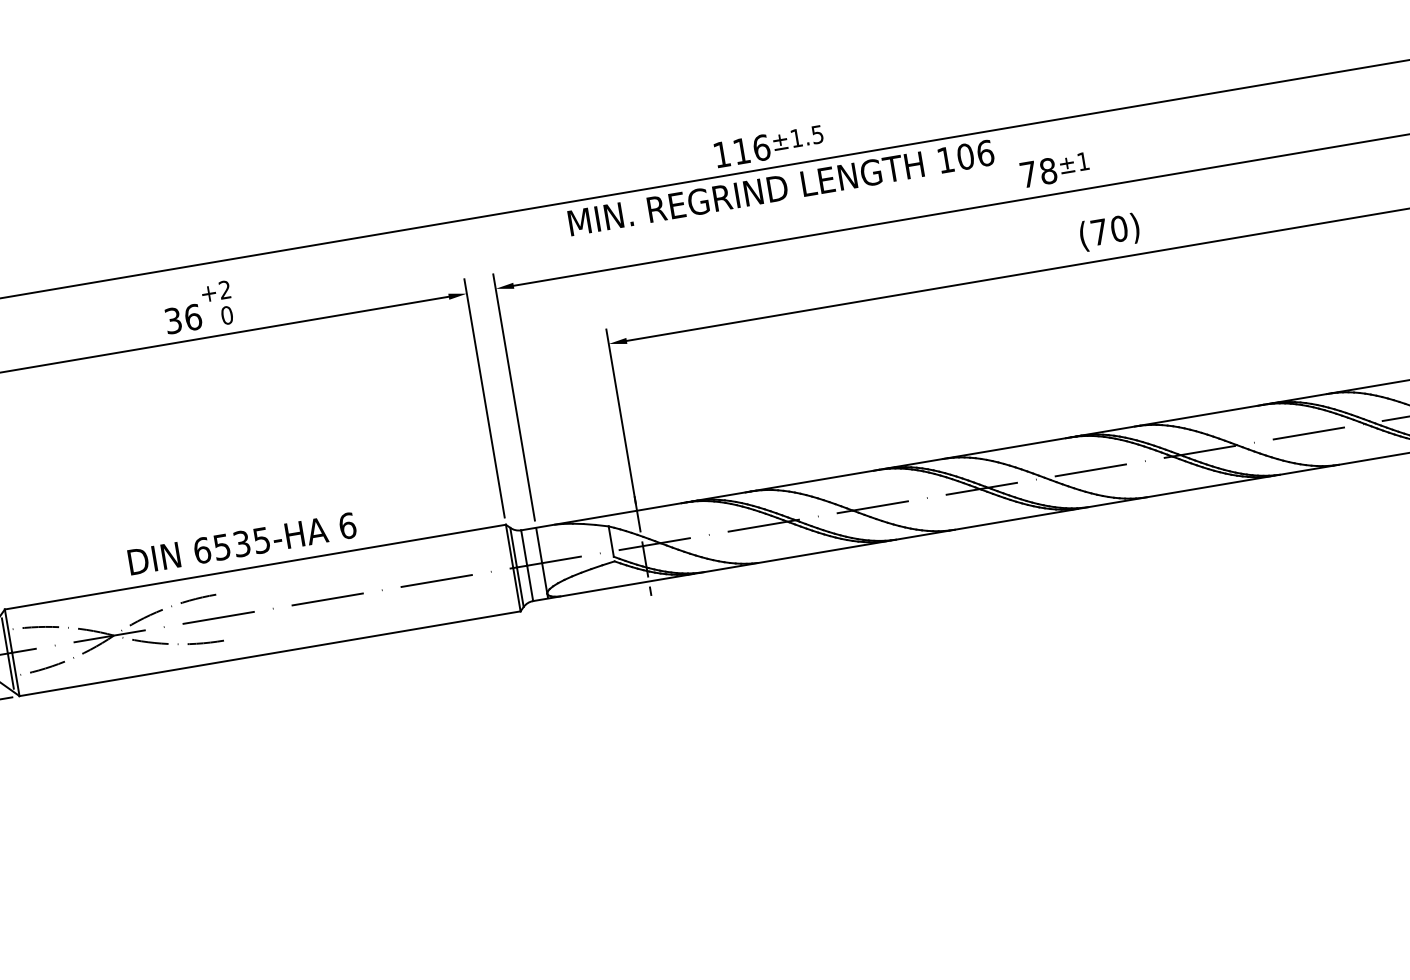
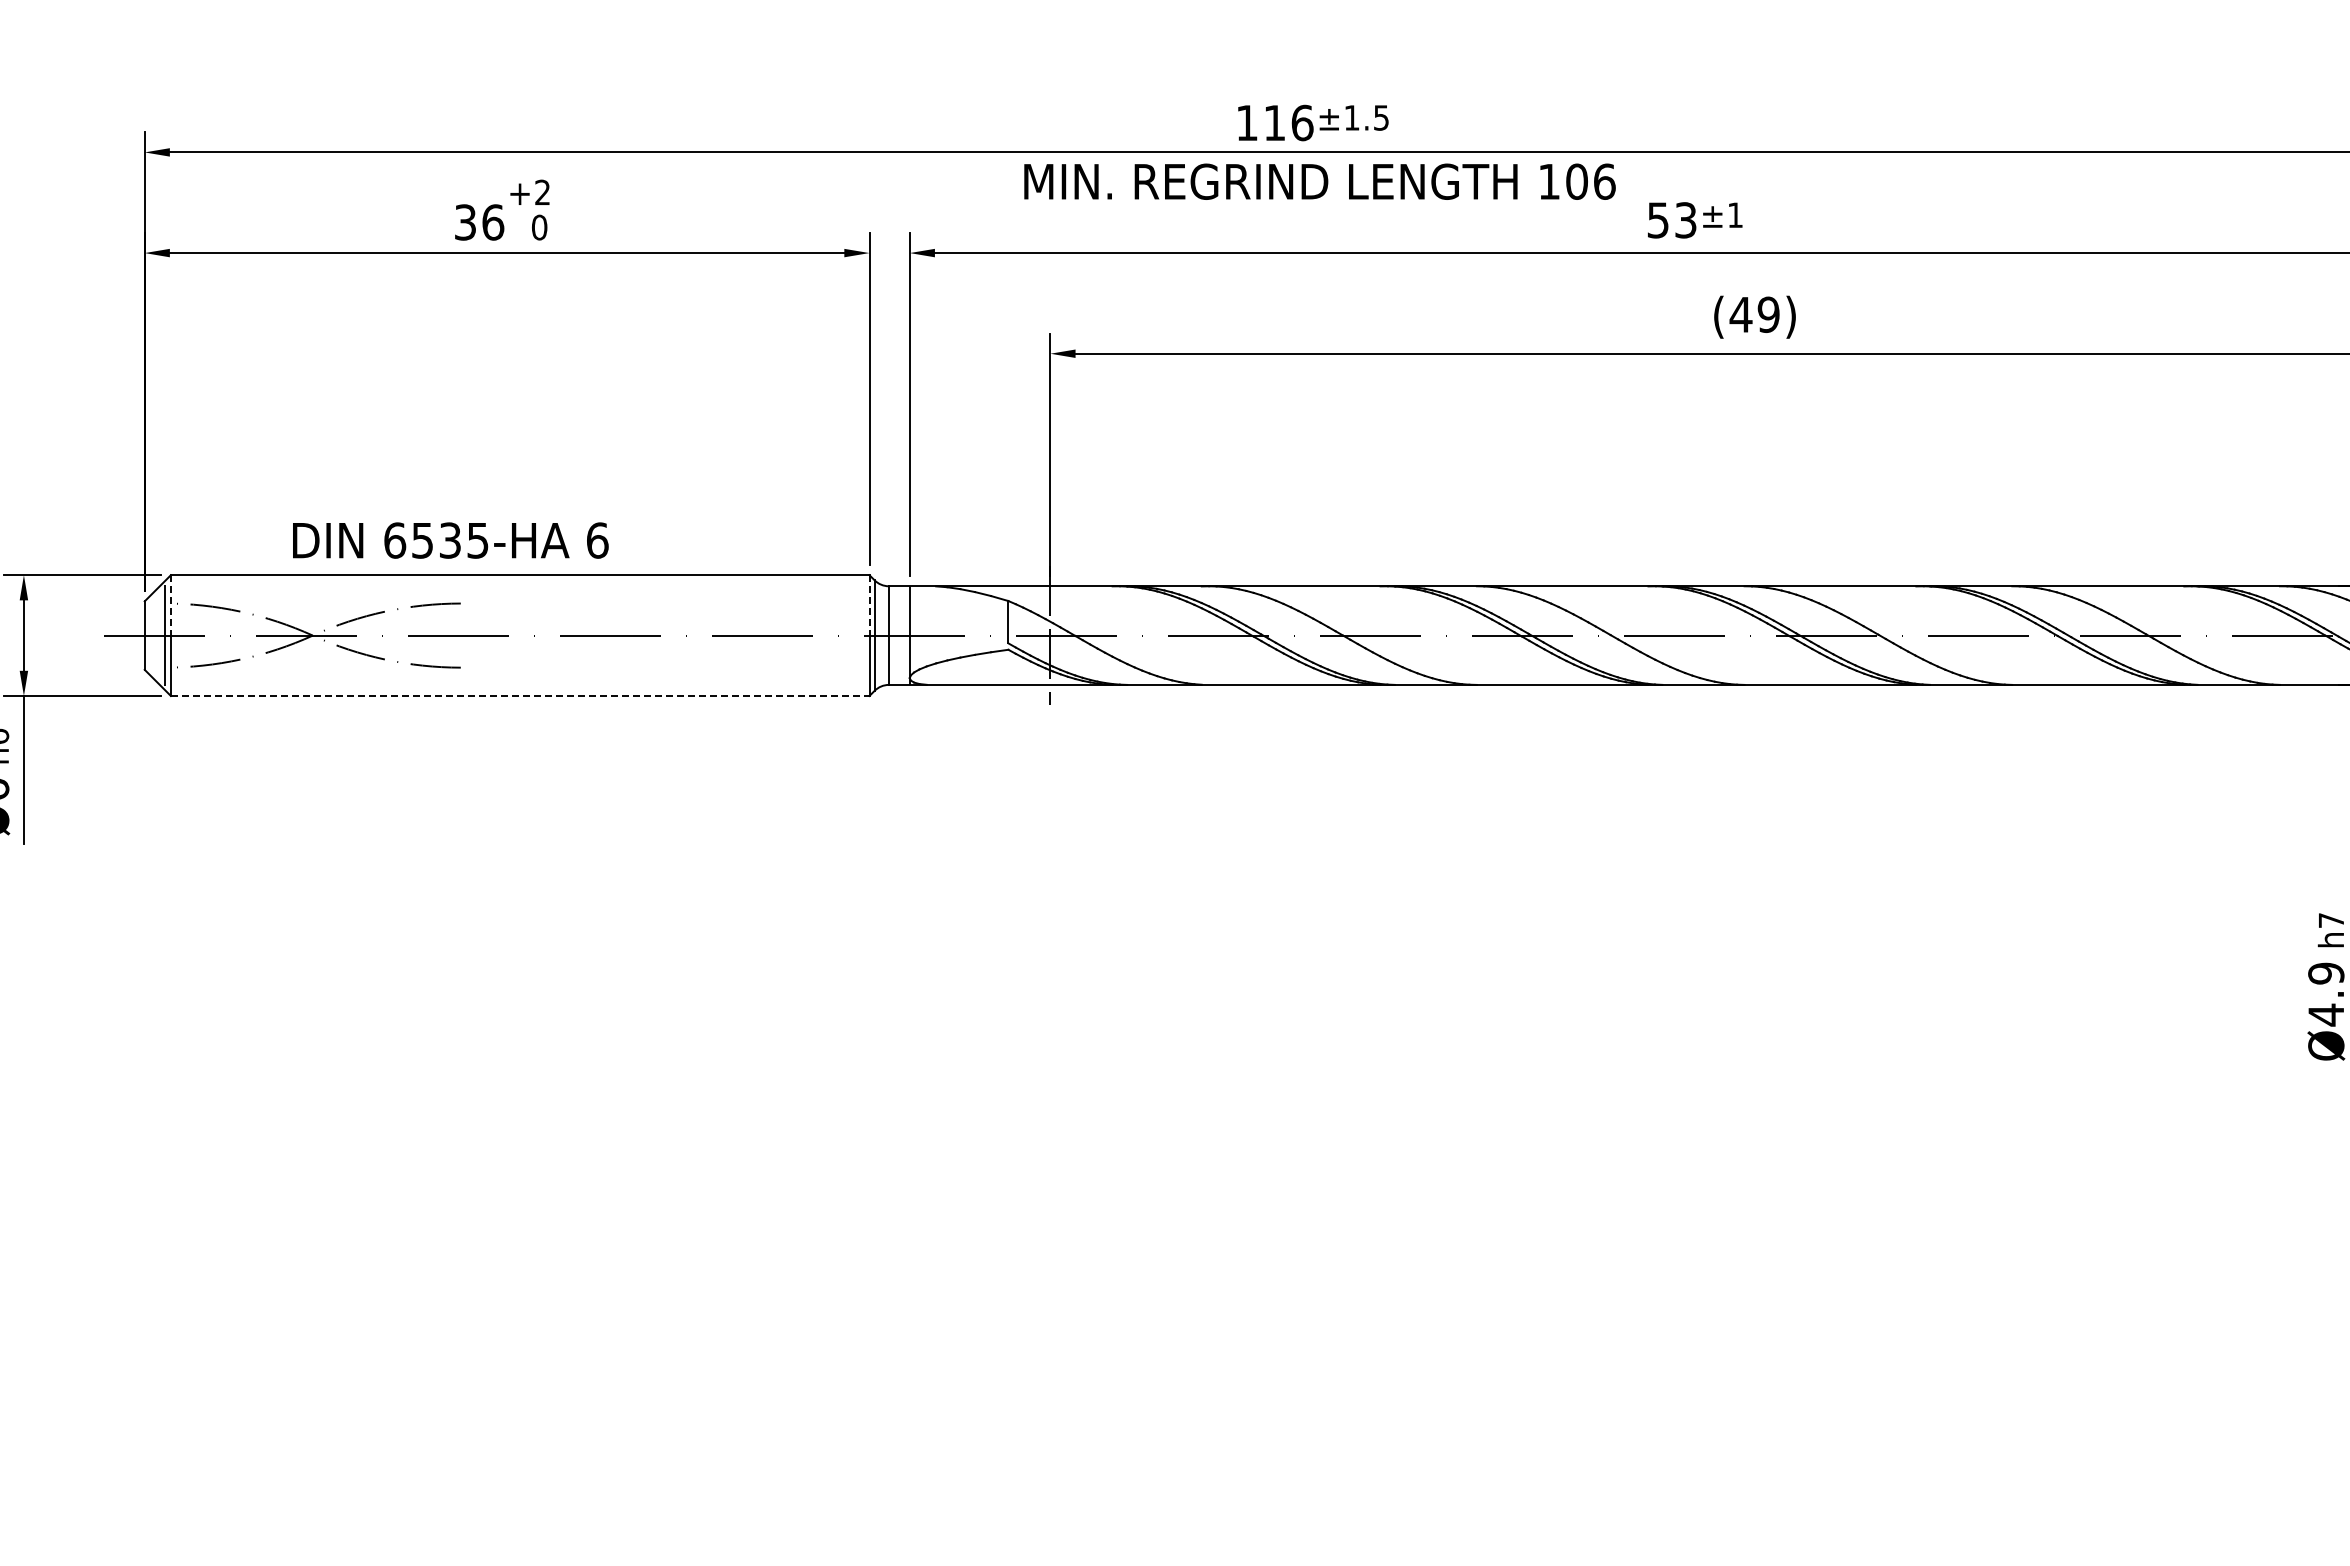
text: (1038, 173) -> (1671, 220), 78 -> 53
text: (1109, 230) -> (1754, 314), (70) -> (49)
text: (242, 543) -> (450, 540), moved
line: (509, 546) -> (869, 605), solid -> dashed
line: (8, 631) -> (170, 605), solid -> dashed
line: (270, 654) -> (520, 696), solid -> dashed

